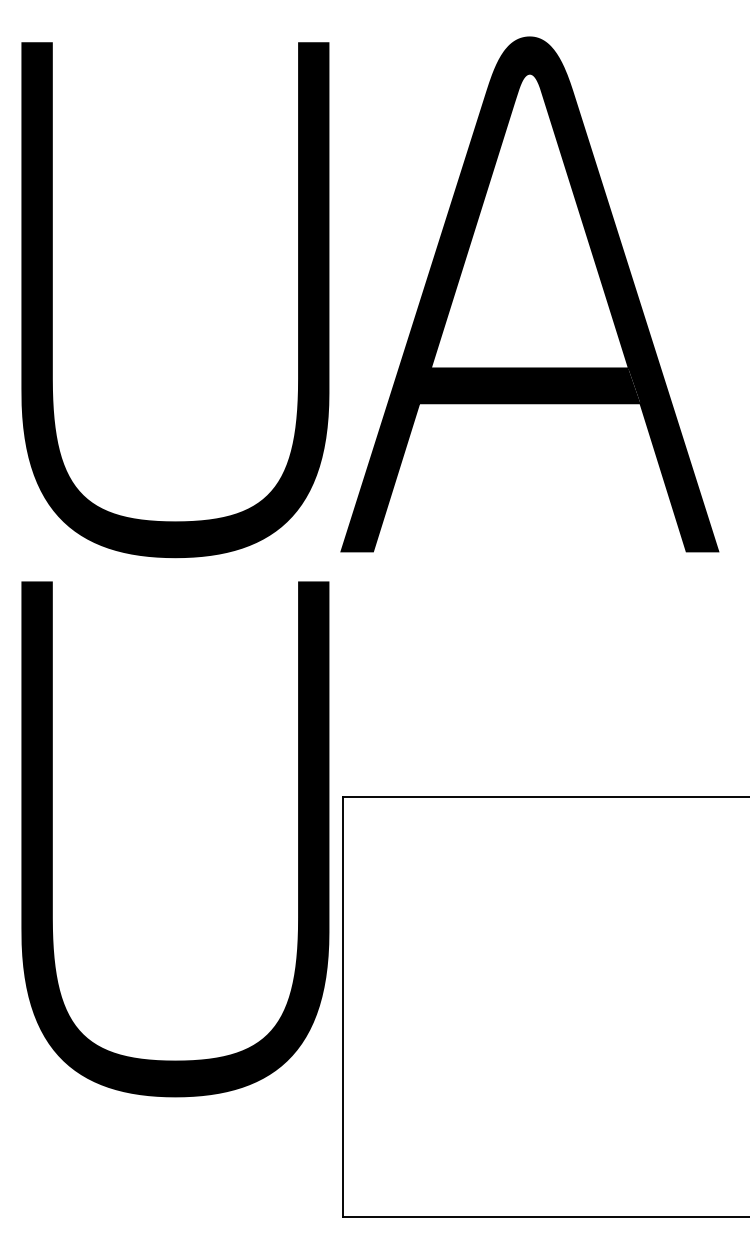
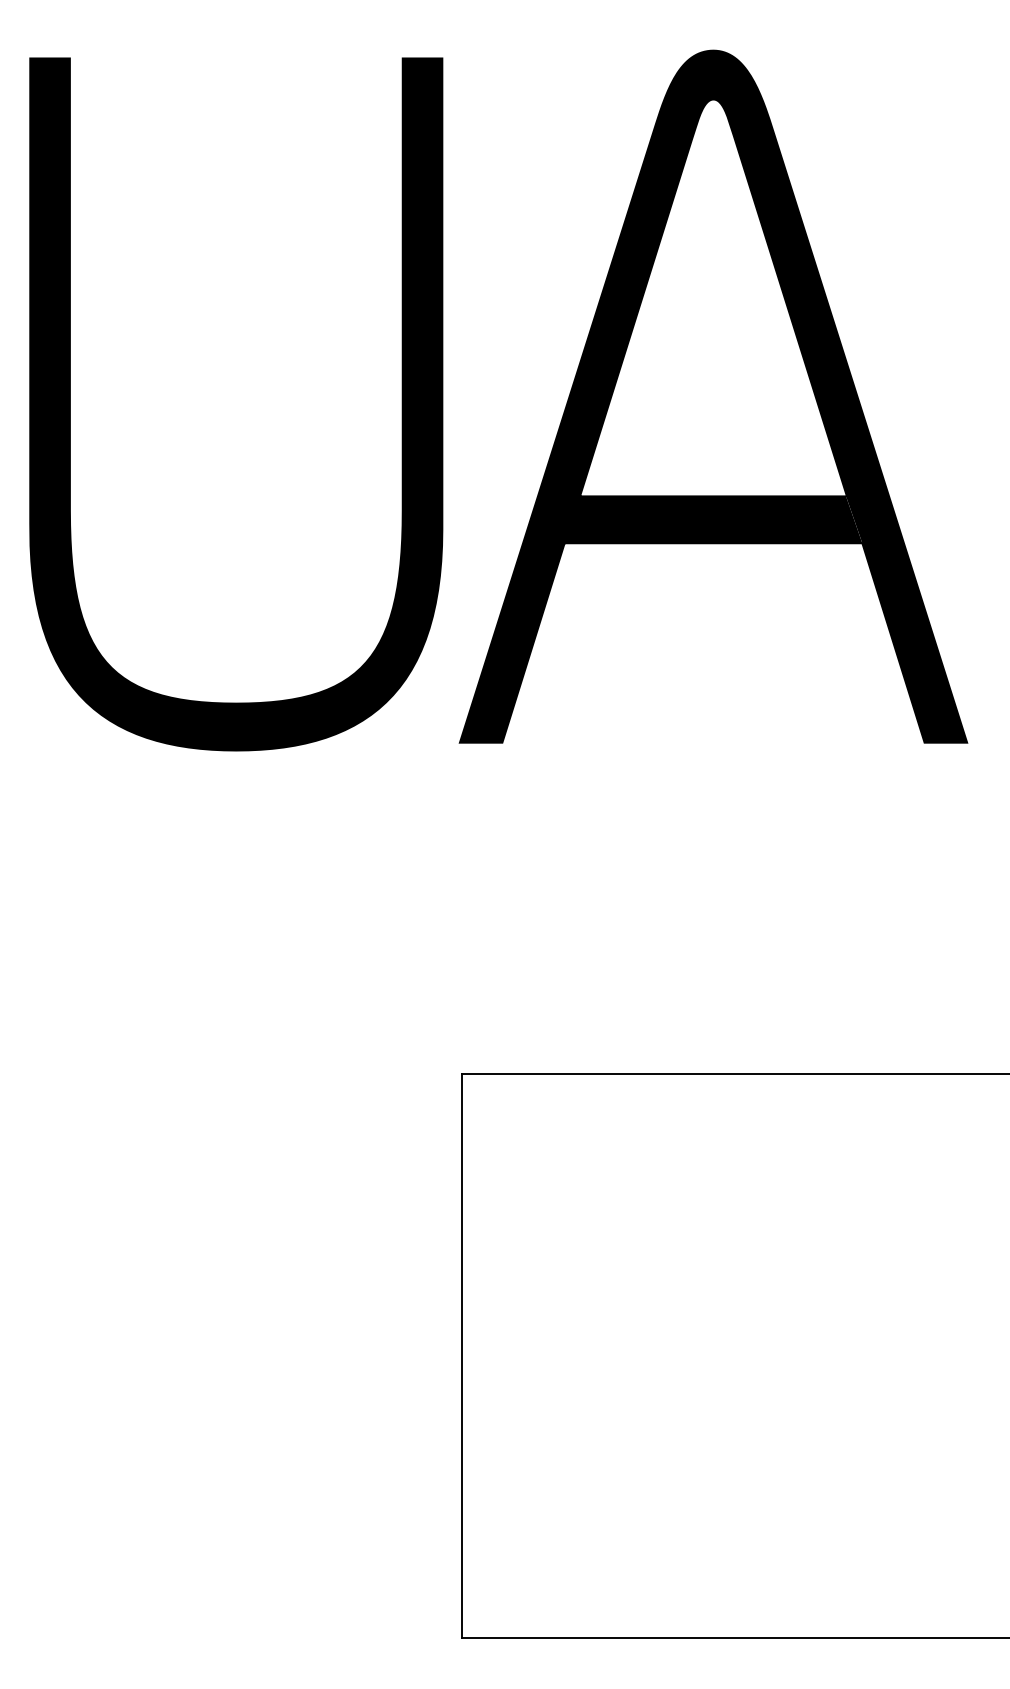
part: (298, 839) -> (401, 1130), removed

